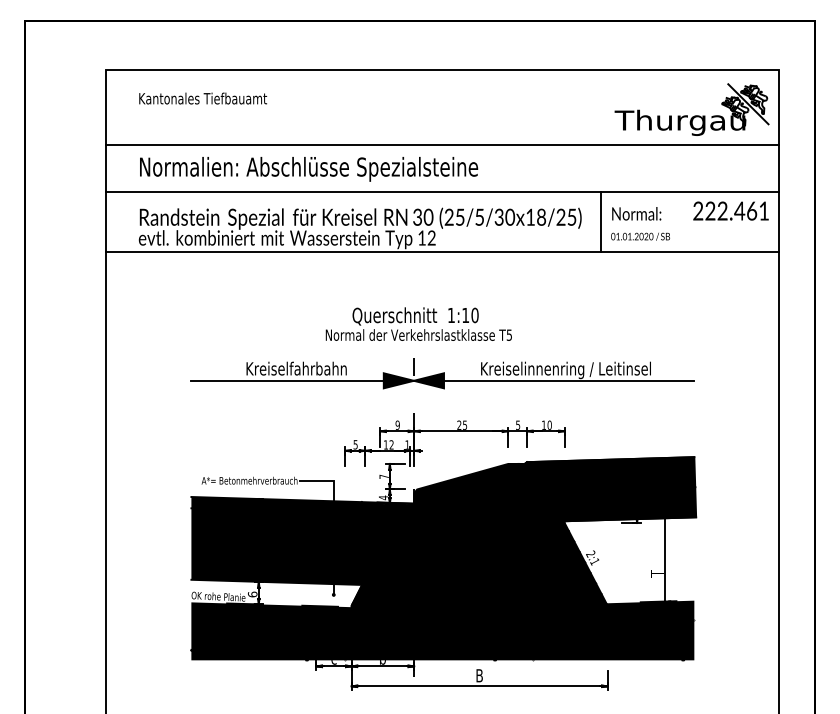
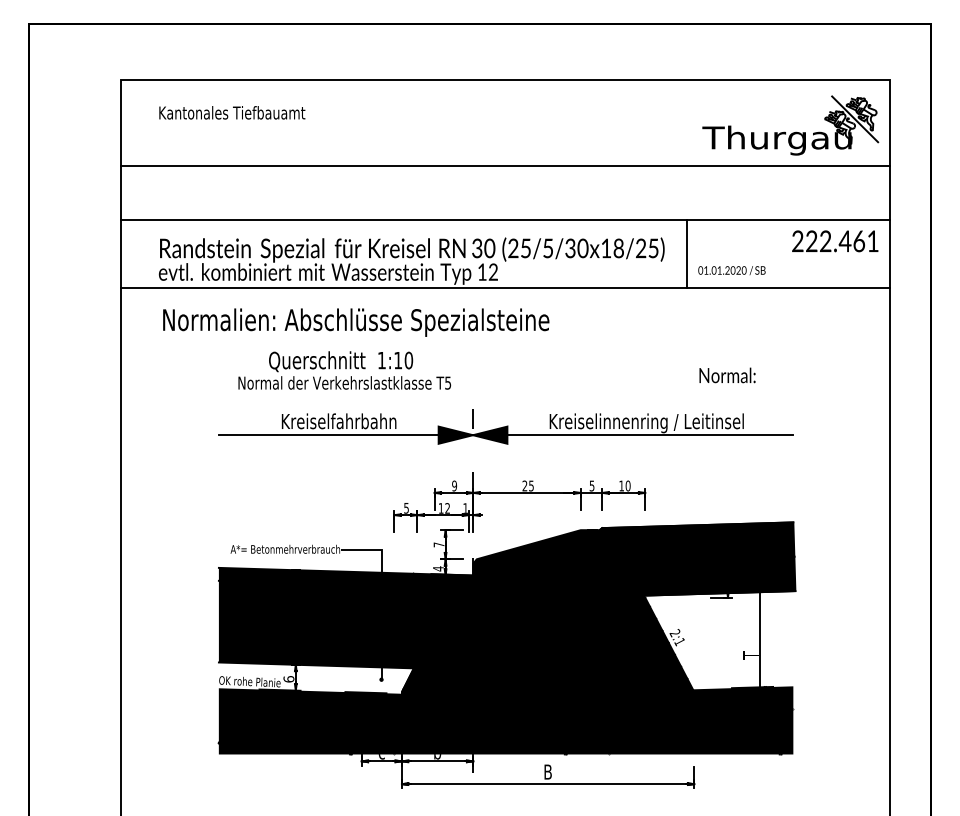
text: (309, 169) -> (356, 322), moved
text: (636, 213) -> (727, 375), moved
text: (418, 324) -> (344, 370), moved

